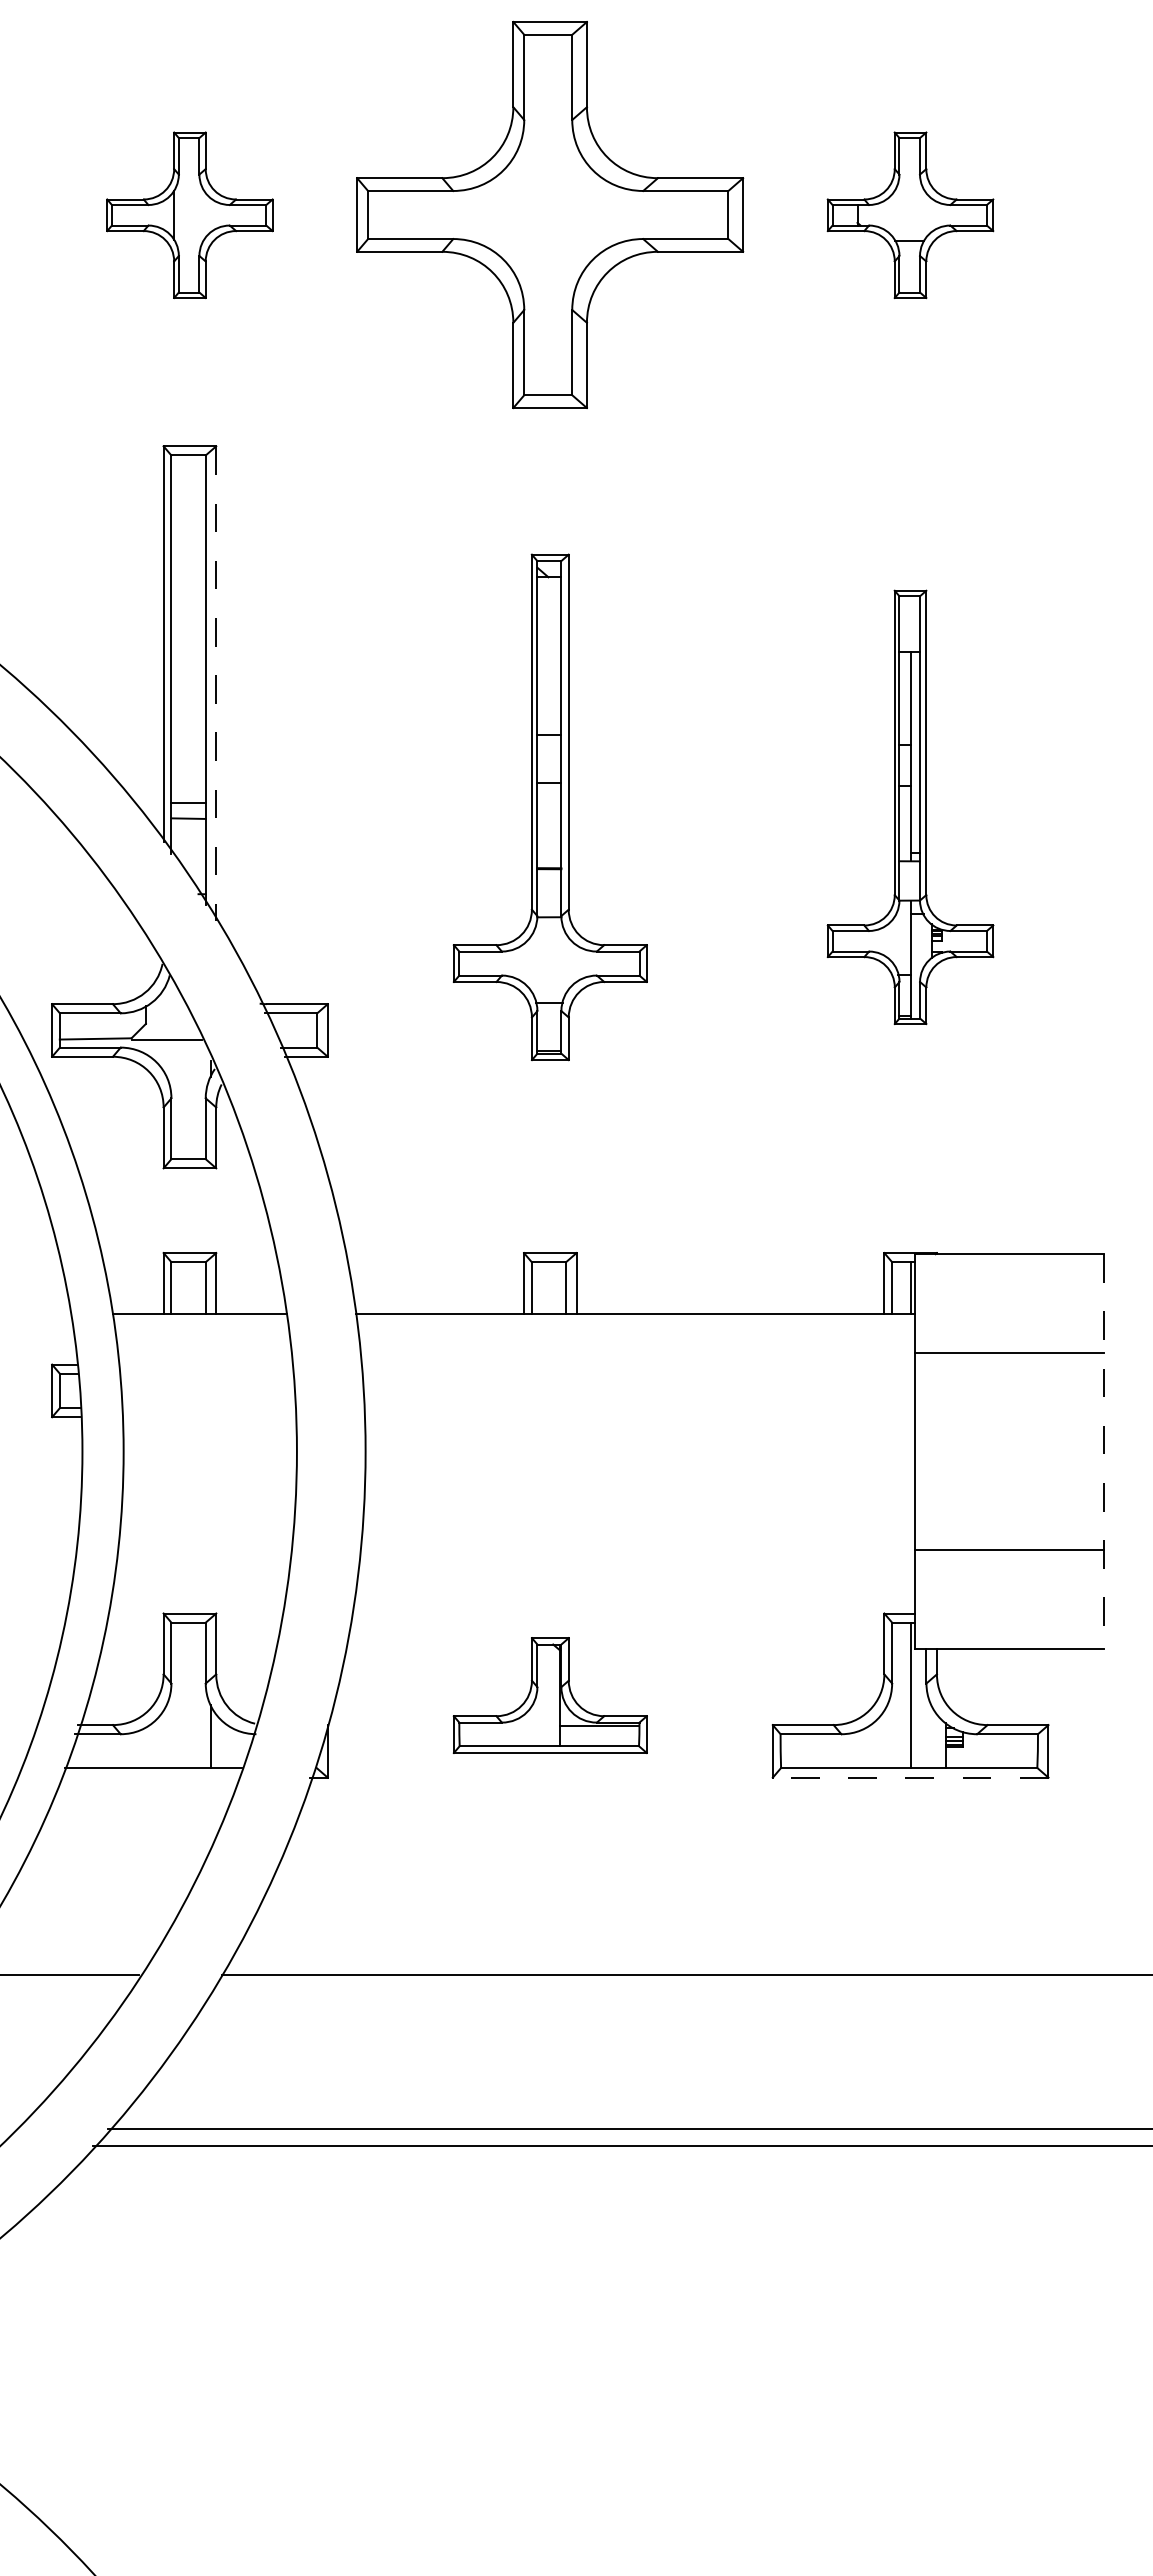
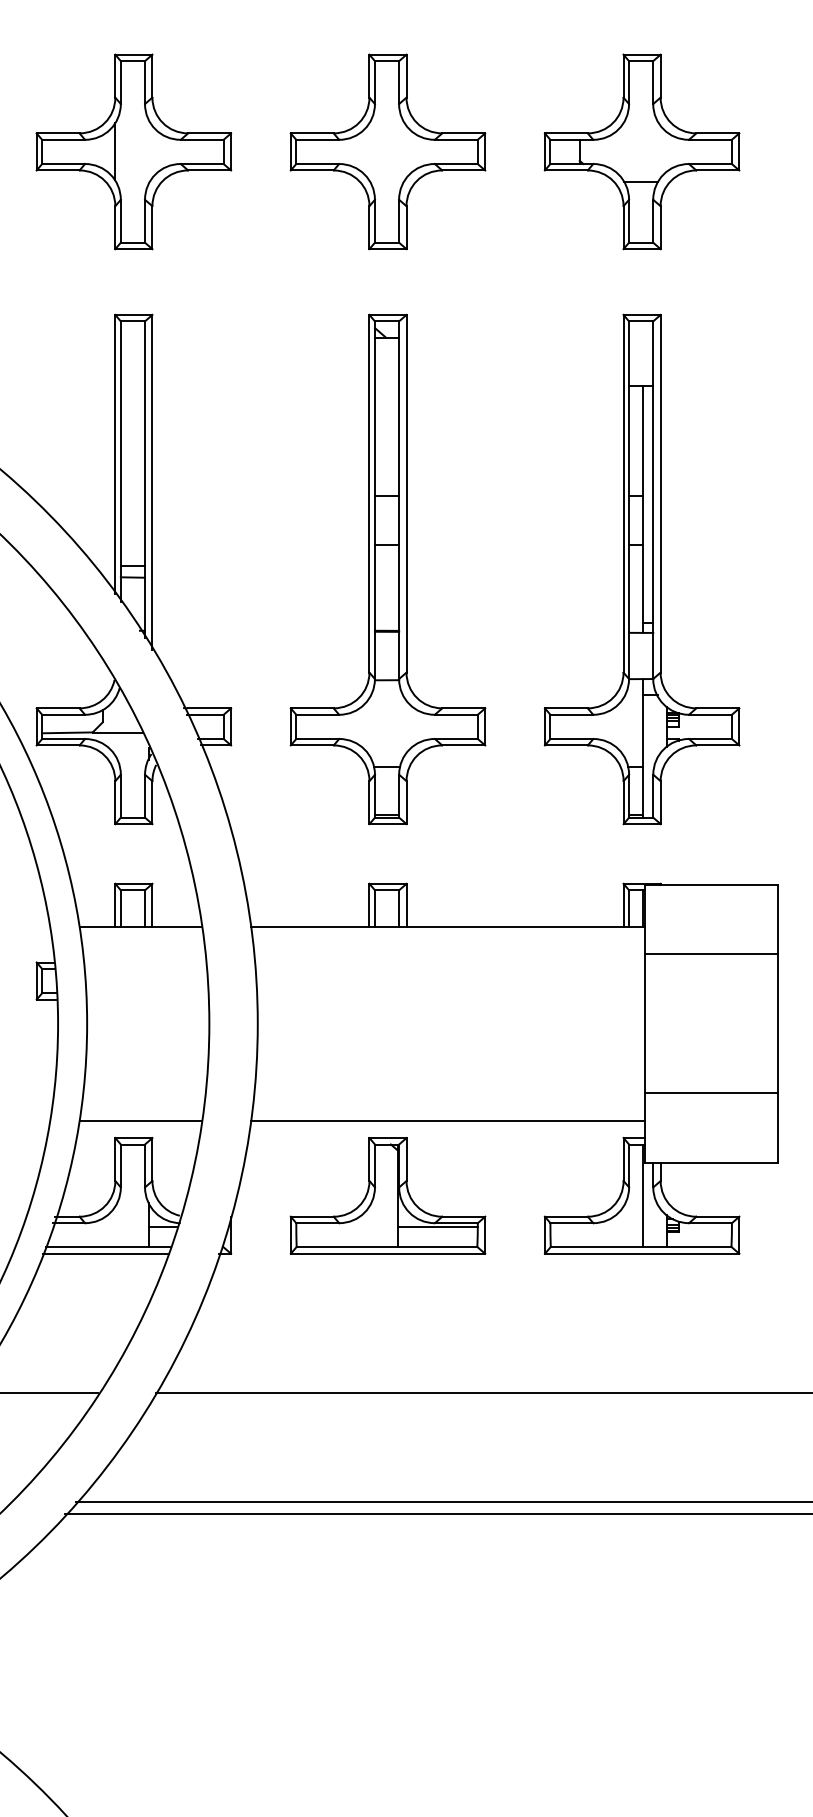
part: (189, 215) -> (133, 152), size x1.67
part: (550, 215) -> (388, 152), size x0.71
part: (910, 215) -> (642, 152), size x1.67
line: (216, 684) -> (152, 482), dashed -> solid
part: (550, 807) -> (388, 569), size x1.43
part: (910, 807) -> (642, 569), size x1.67
line: (1103, 1452) -> (778, 1024), dashed -> solid
line: (200, 1588) -> (141, 1120), added
line: (635, 1588) -> (448, 1120), added
part: (550, 1695) -> (388, 1195), size x1.43
line: (230, 1739) -> (162, 1226), added
line: (150, 1777) -> (106, 1253), added
line: (910, 1777) -> (642, 1253), dashed -> solid

